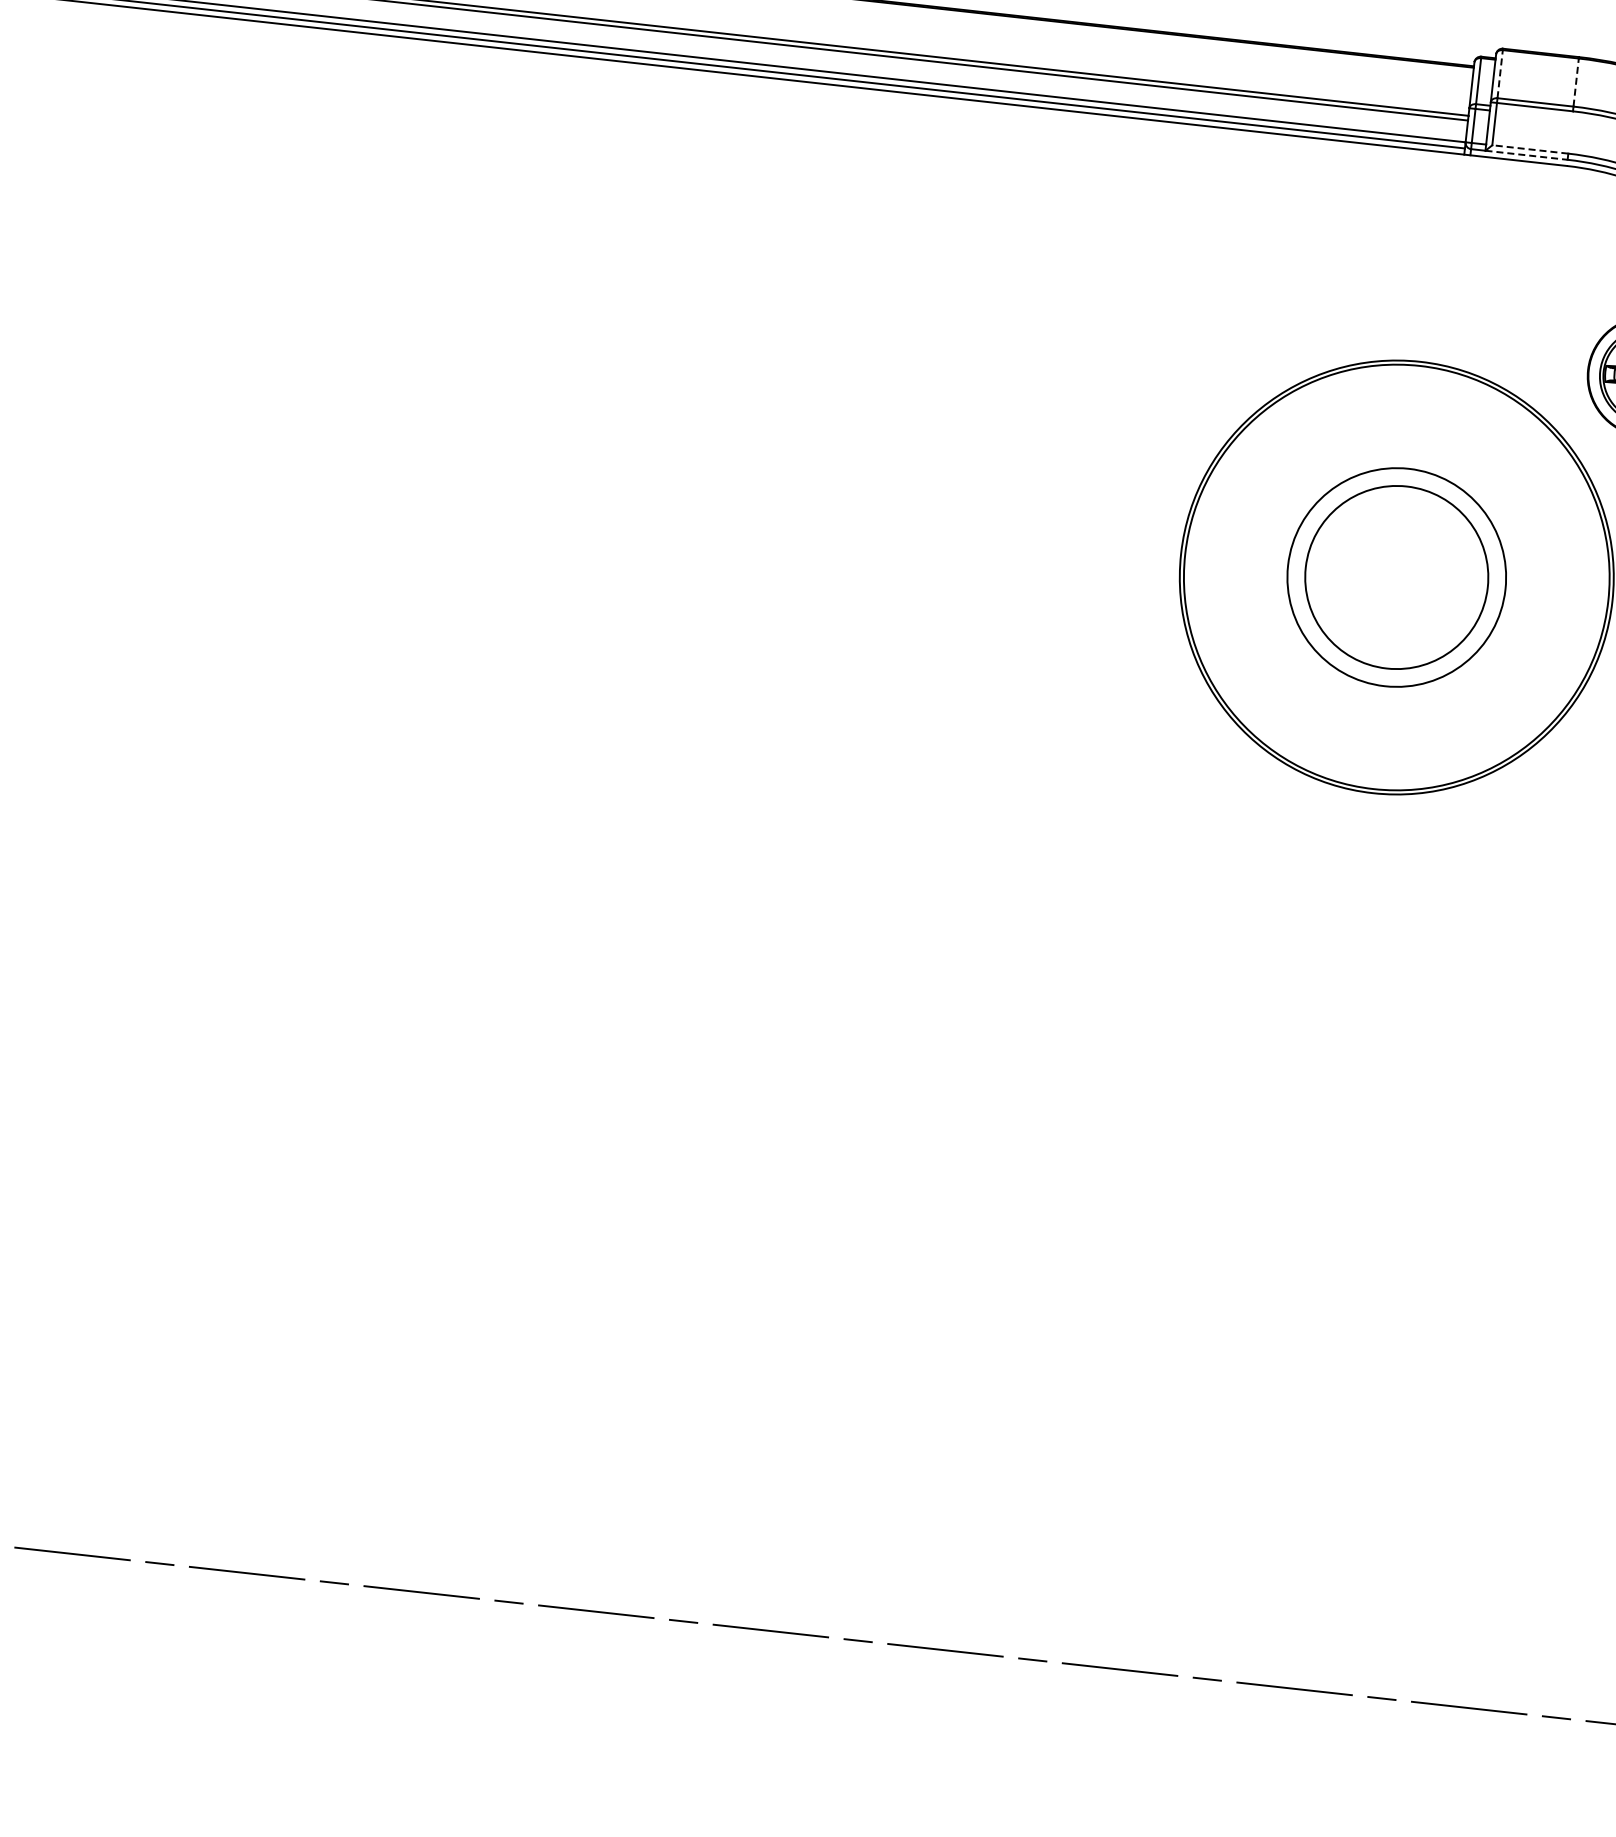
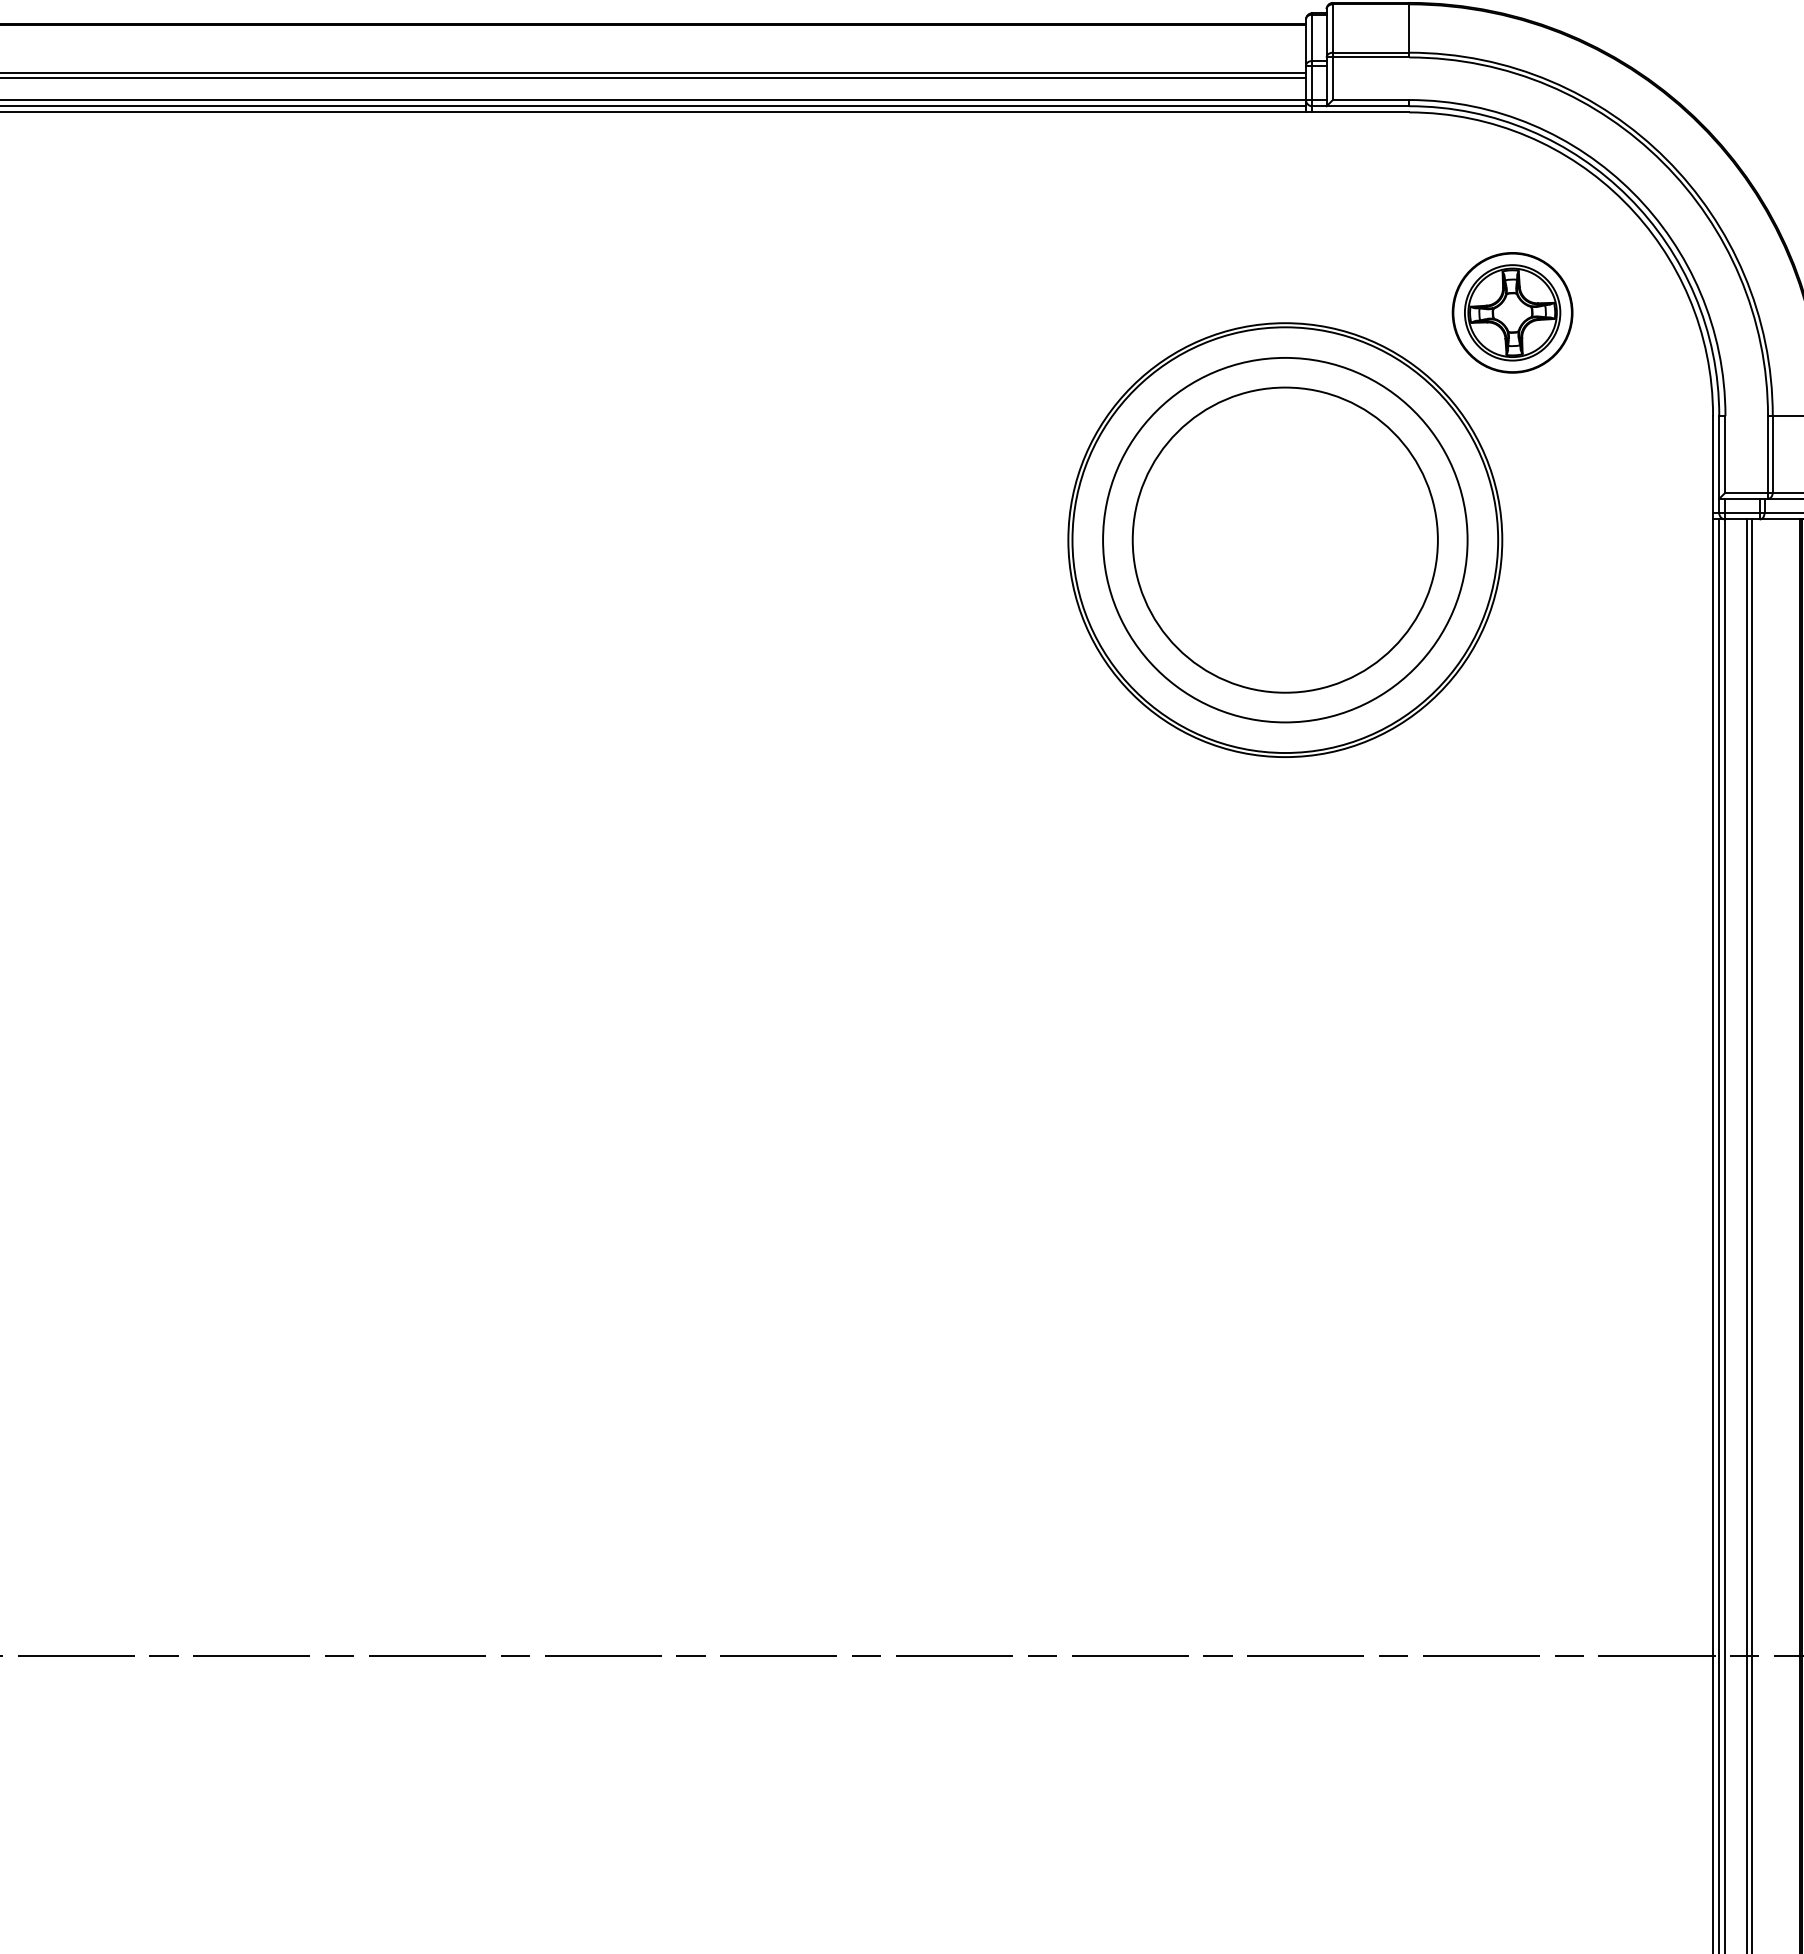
line: (1499, 74) -> (1332, 28), dashed -> solid
line: (1576, 82) -> (1409, 28), dashed -> solid
line: (1529, 149) -> (1370, 100), dashed -> solid
line: (1527, 155) -> (1368, 106), dashed -> solid
circle: (1396, 576) -> (1284, 539), size x1.67
circle: (1397, 576) -> (1285, 539), size x1.67

